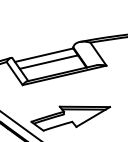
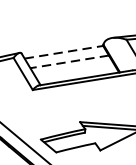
line: (44, 55) -> (64, 52), solid -> dashed
line: (48, 62) -> (69, 62), solid -> dashed

